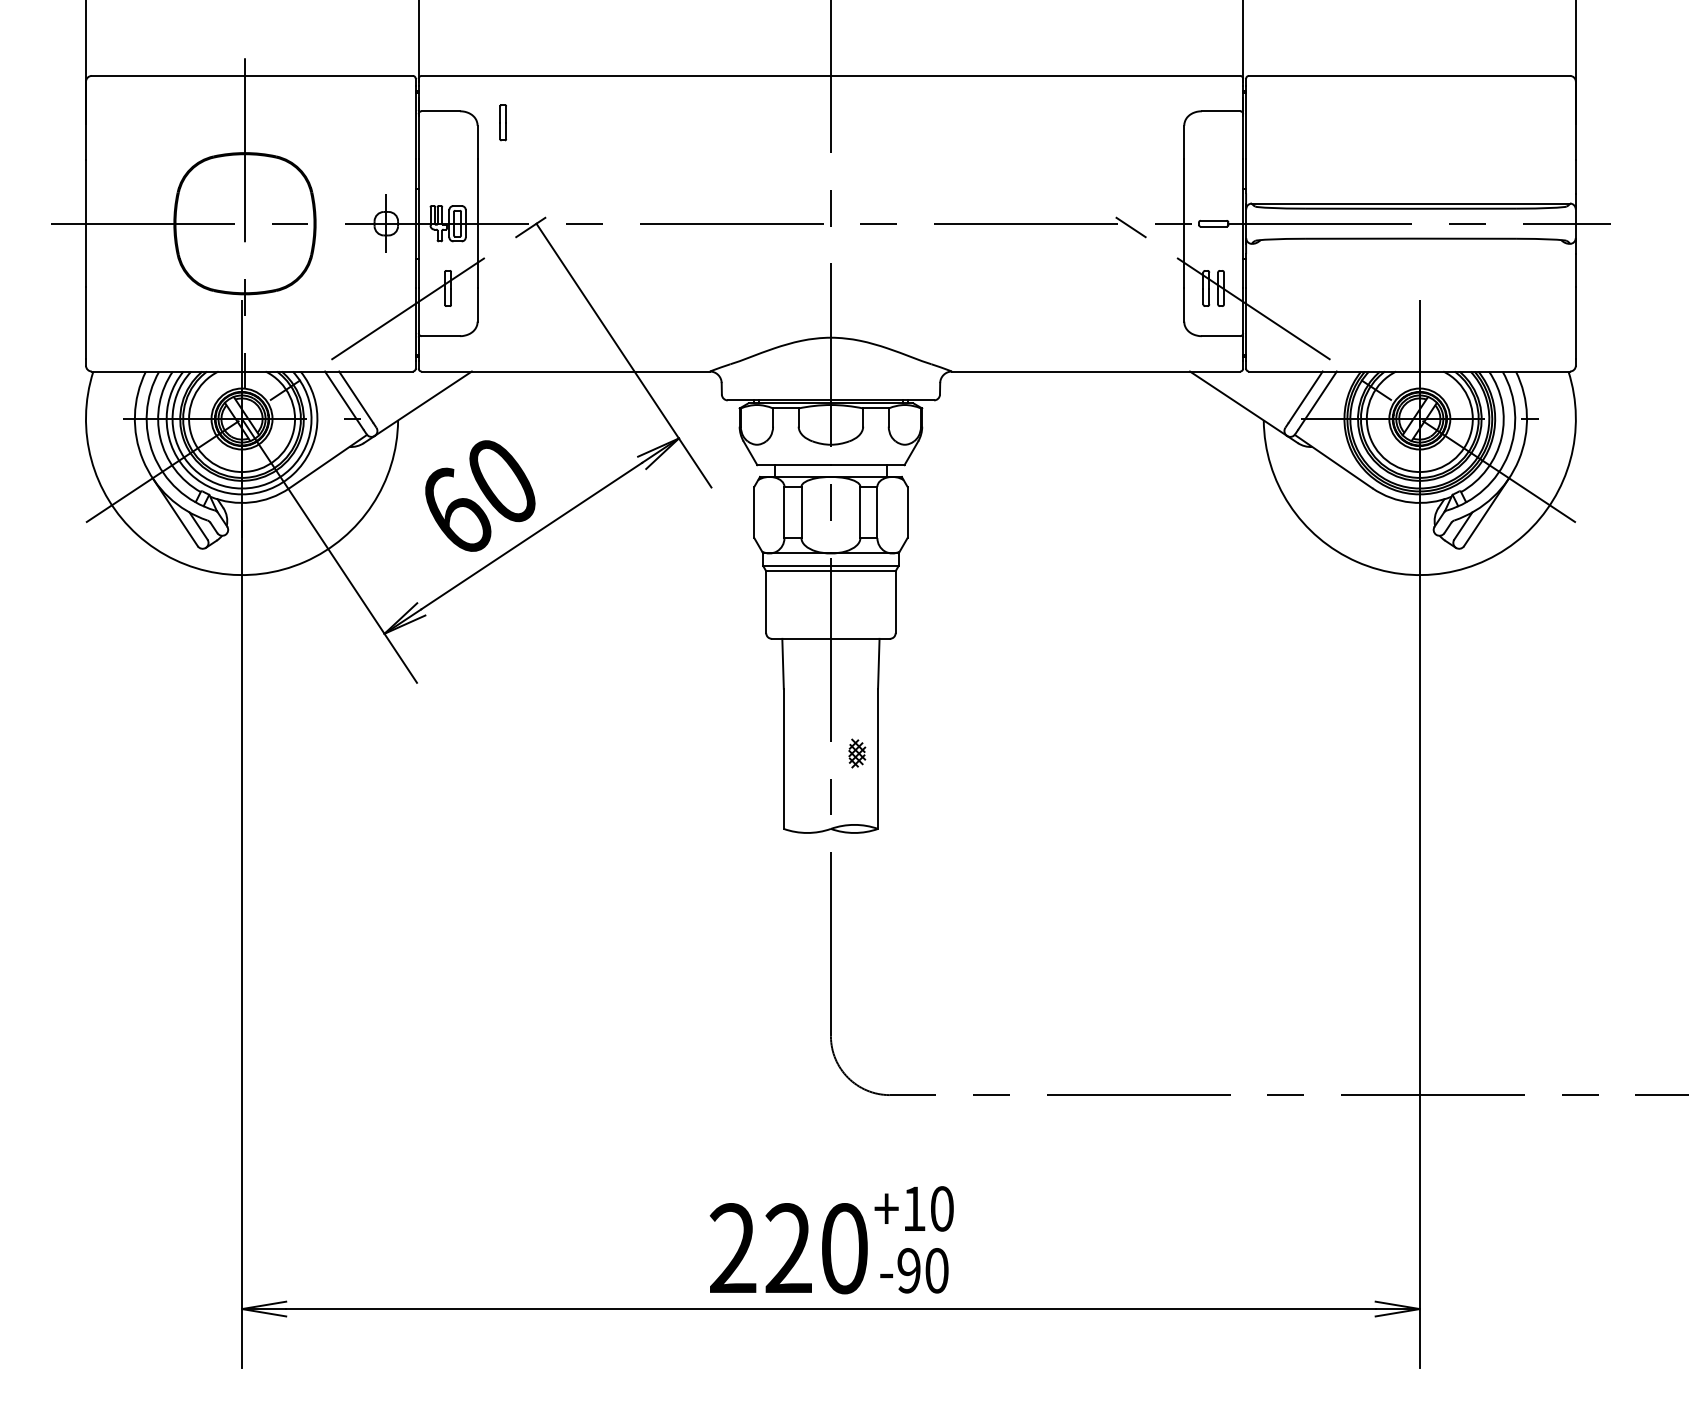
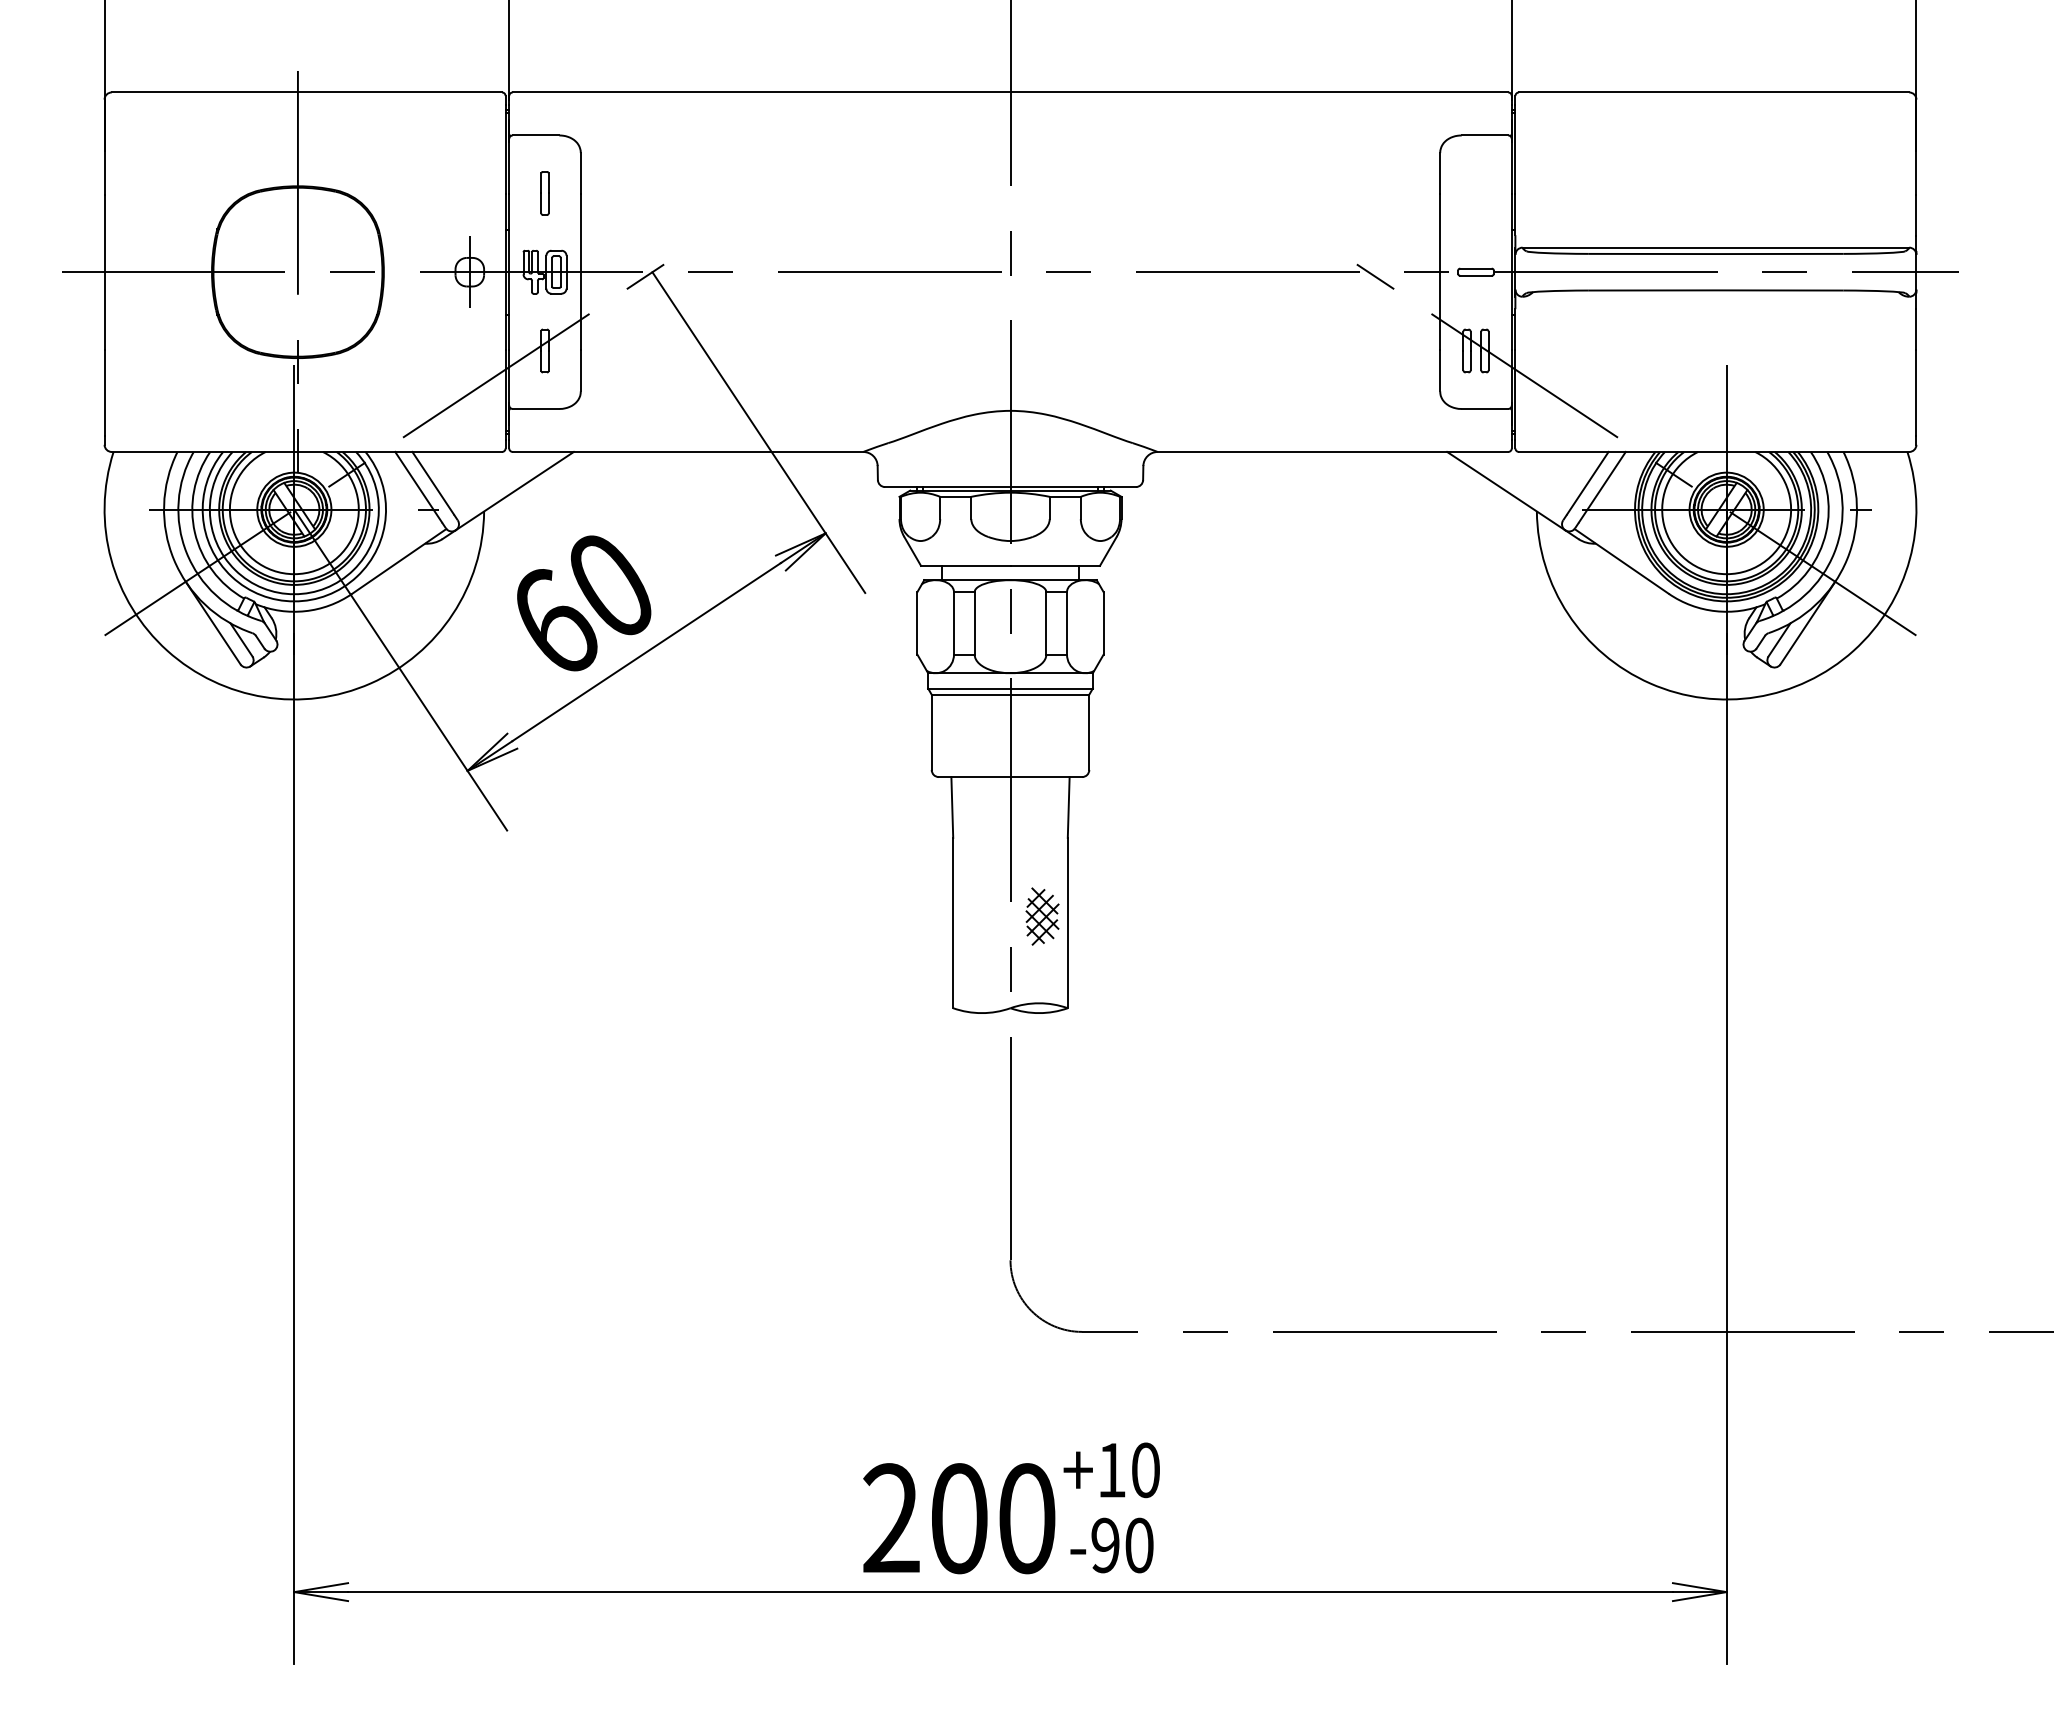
part: (502, 122) -> (544, 193), moved
part: (857, 753) -> (1042, 916), size x1.67
text: (788, 1248) -> (959, 1518), 220 -> 200

